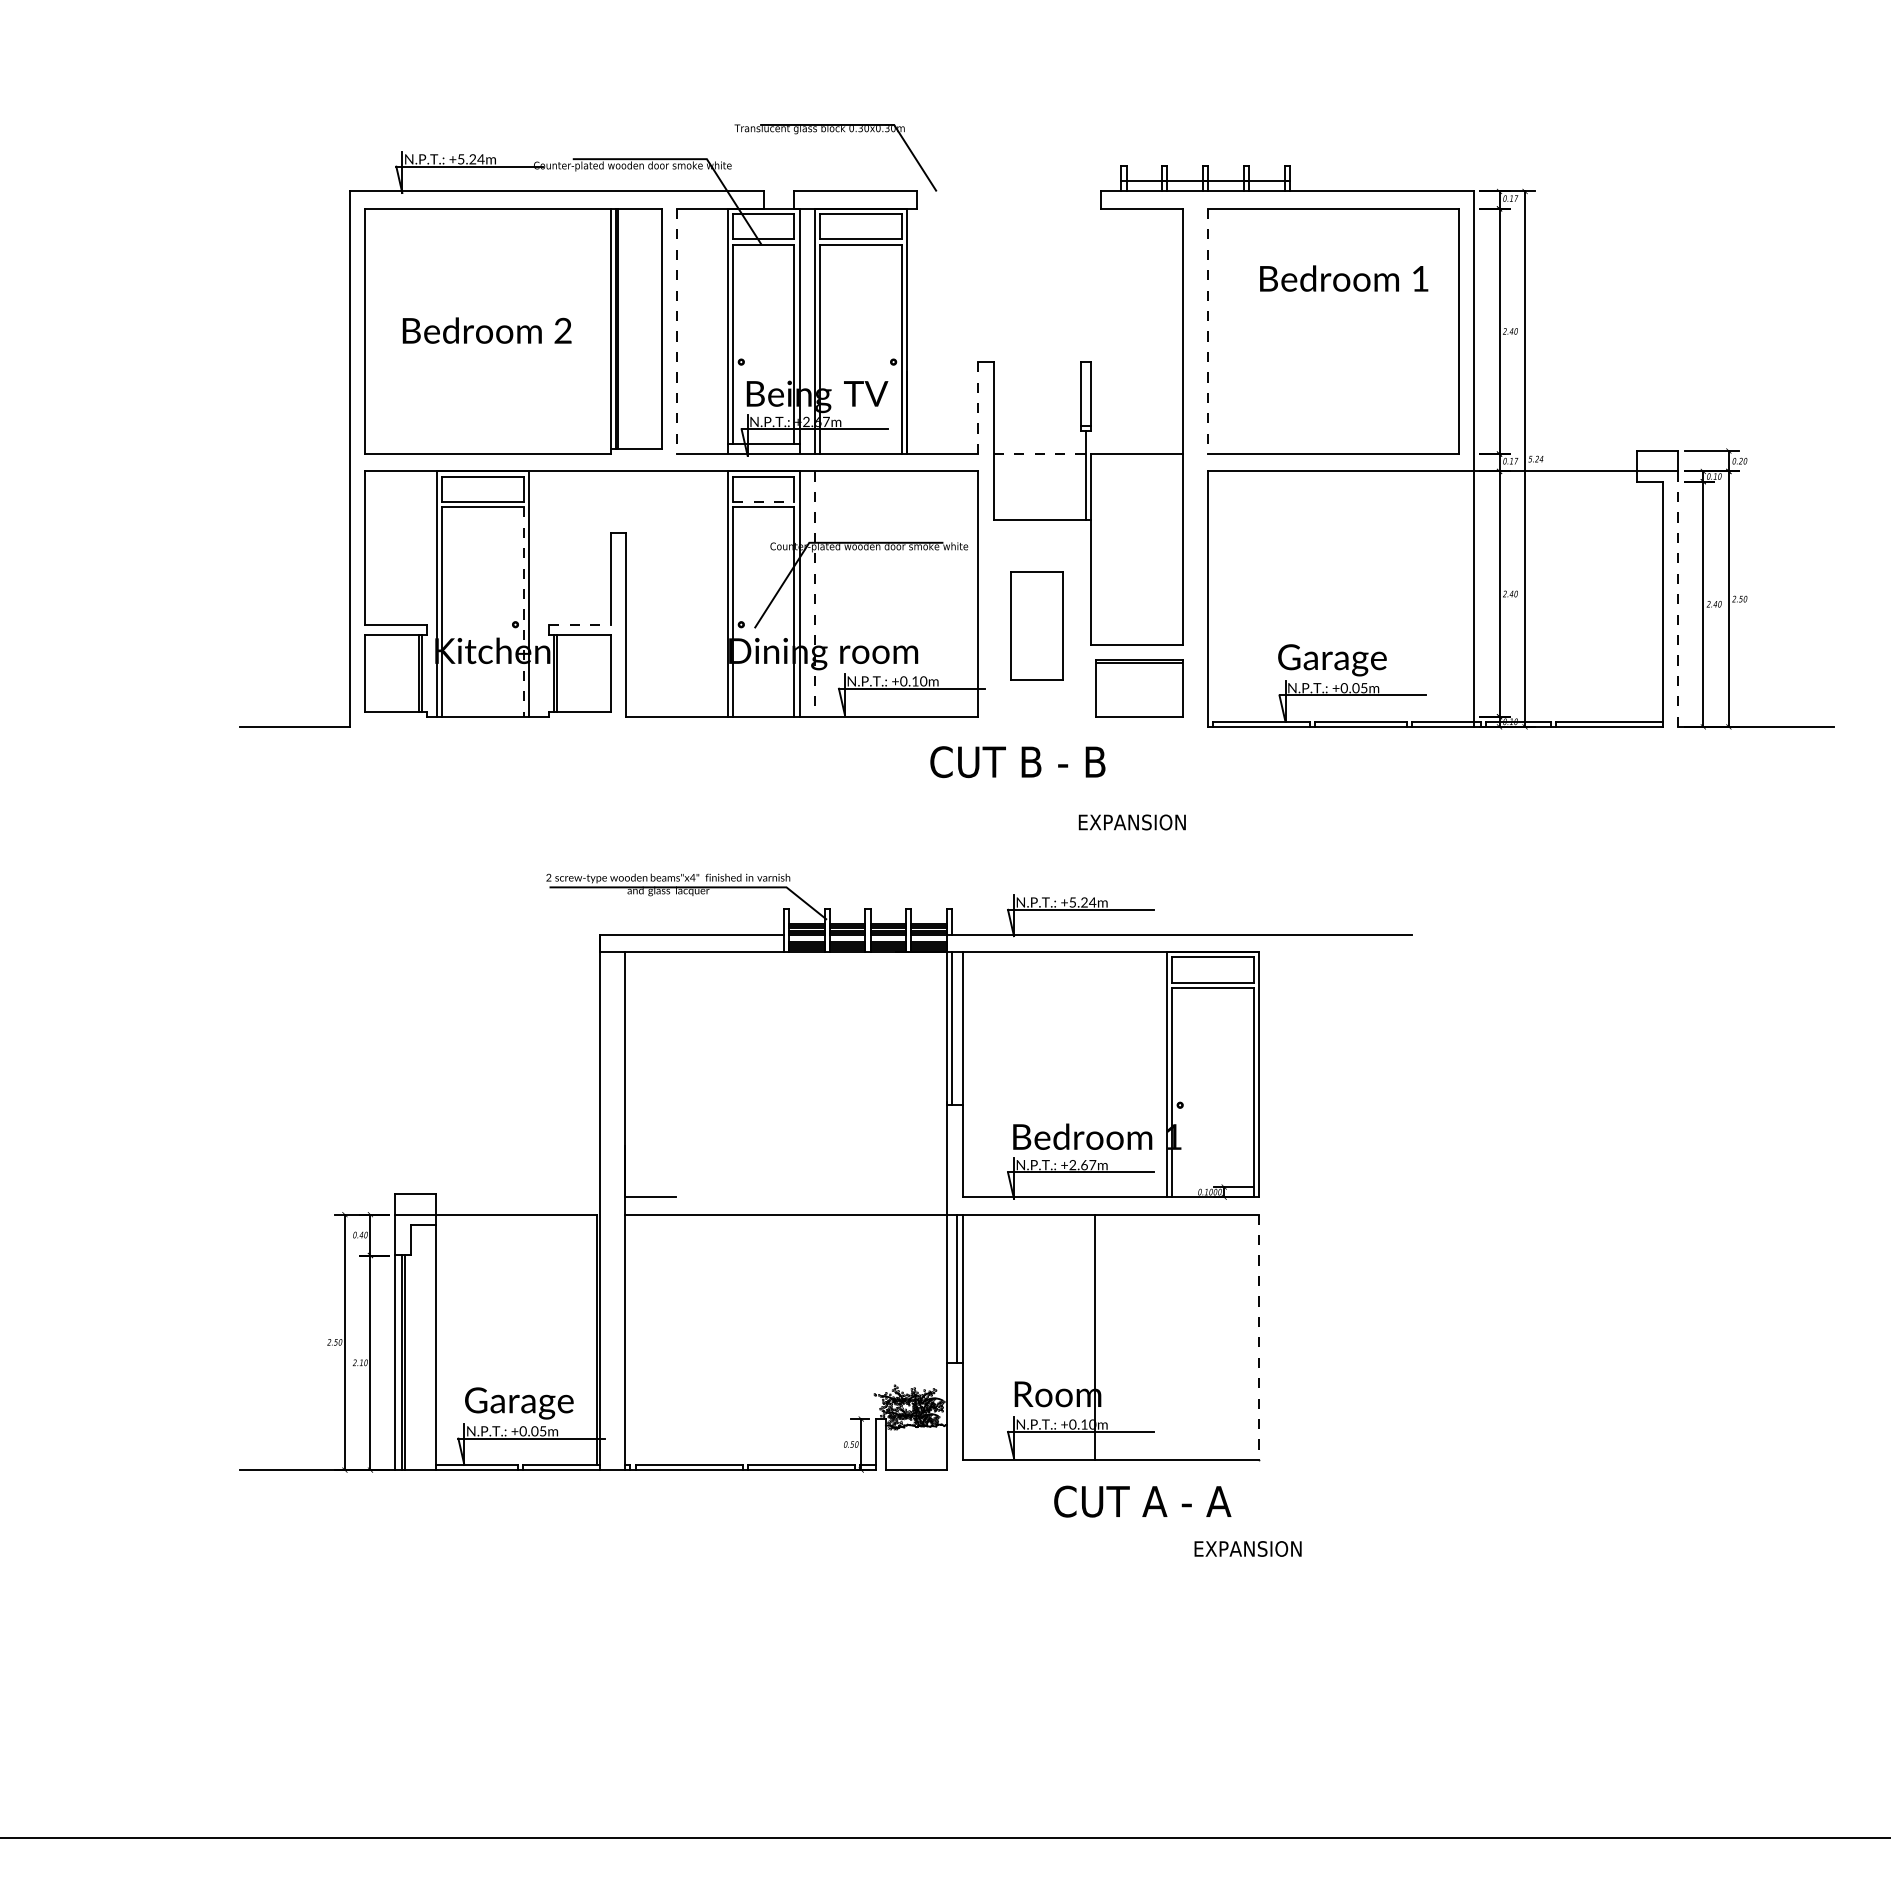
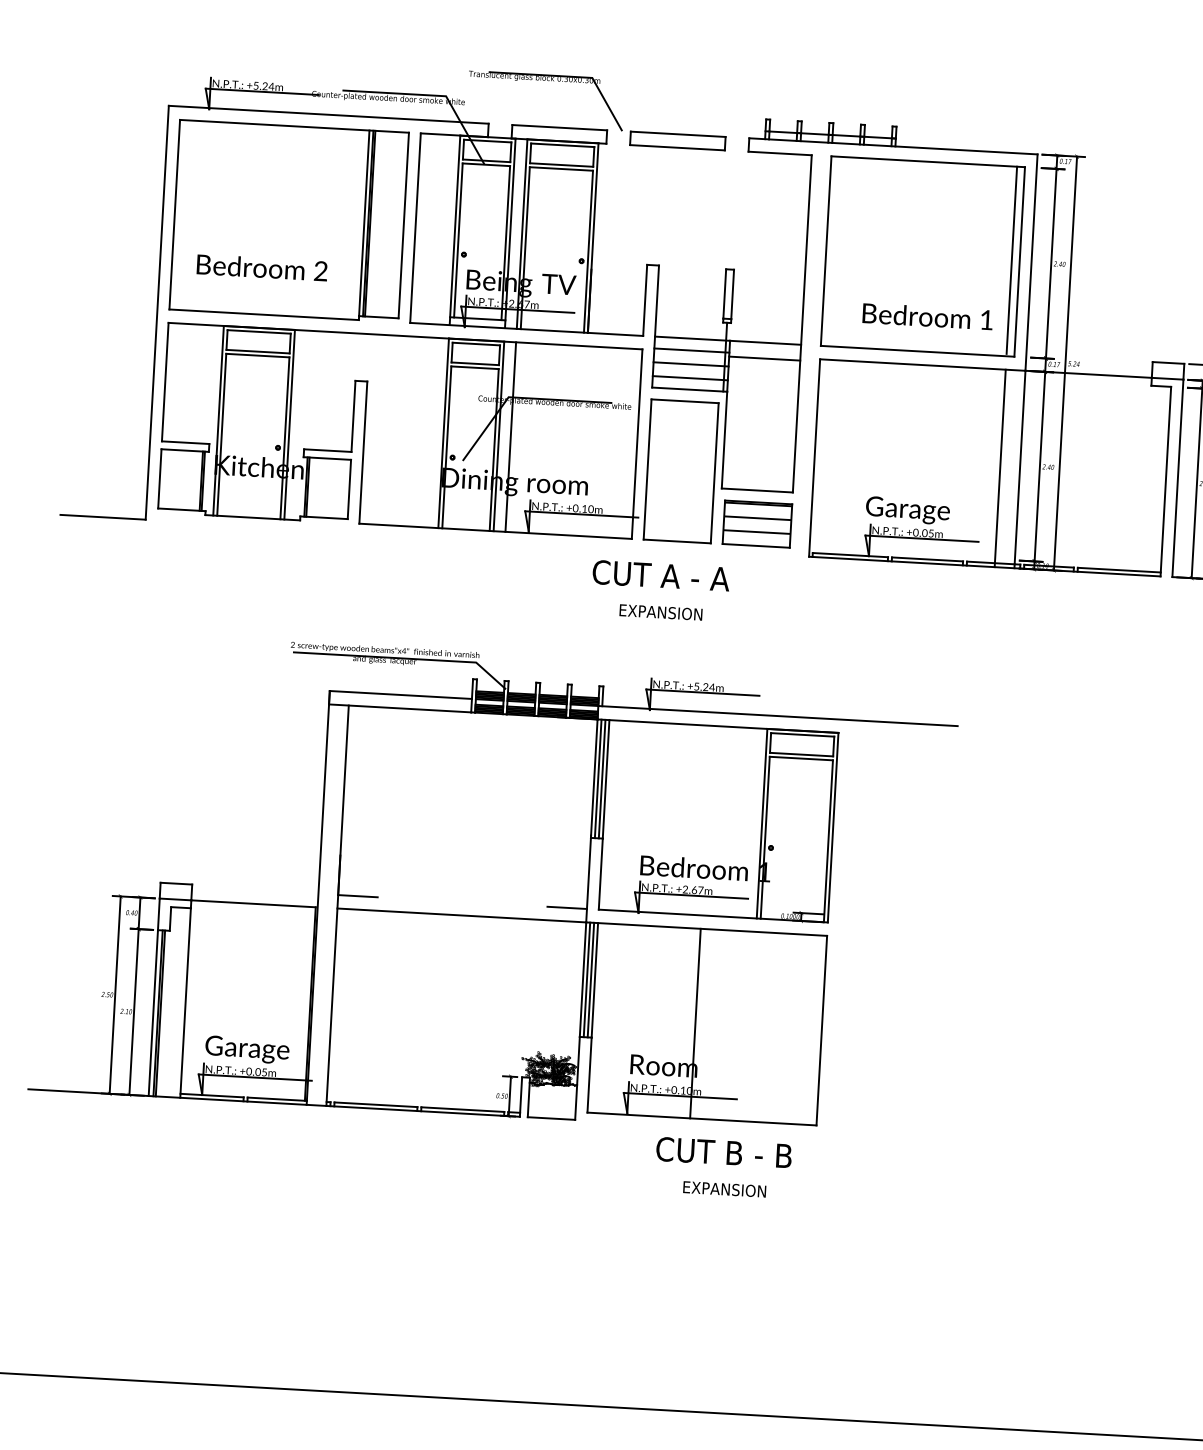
part: (1008, 199) -> (677, 140), added
text: (1344, 278) -> (928, 316), moved
line: (1448, 329) -> (1011, 259), added
text: (486, 330) -> (261, 267), moved
line: (676, 331) -> (415, 228), dashed -> solid
line: (1208, 331) -> (826, 251), dashed -> solid
line: (978, 408) -> (645, 300), dashed -> solid
line: (1042, 454) -> (692, 339), dashed -> solid
line: (1041, 469) -> (691, 350), added
line: (1136, 474) -> (764, 358), added
line: (1041, 487) -> (690, 364), added
line: (763, 502) -> (475, 364), dashed -> solid
line: (1041, 505) -> (689, 378), added
line: (814, 594) -> (510, 437), dashed -> solid
line: (1448, 598) -> (1000, 467), added
line: (1678, 599) -> (1178, 478), dashed -> solid
line: (523, 611) -> (284, 437), dashed -> solid
line: (579, 624) -> (327, 450), dashed -> solid
part: (1037, 625) -> (681, 471), size x1.67
line: (1138, 680) -> (757, 517), added
line: (1138, 698) -> (756, 531), added
text: (1062, 761) -> (694, 577), CUT B - B -> CUT A - A
text: (1131, 822) -> (660, 612), moved
line: (957, 1028) -> (602, 779), added
line: (921, 1197) -> (567, 908), added
line: (952, 1288) -> (587, 979), added
line: (1258, 1337) -> (821, 1030), dashed -> solid
text: (1186, 1501) -> (758, 1154), CUT A - A -> CUT B - B
text: (1247, 1548) -> (724, 1189), moved

